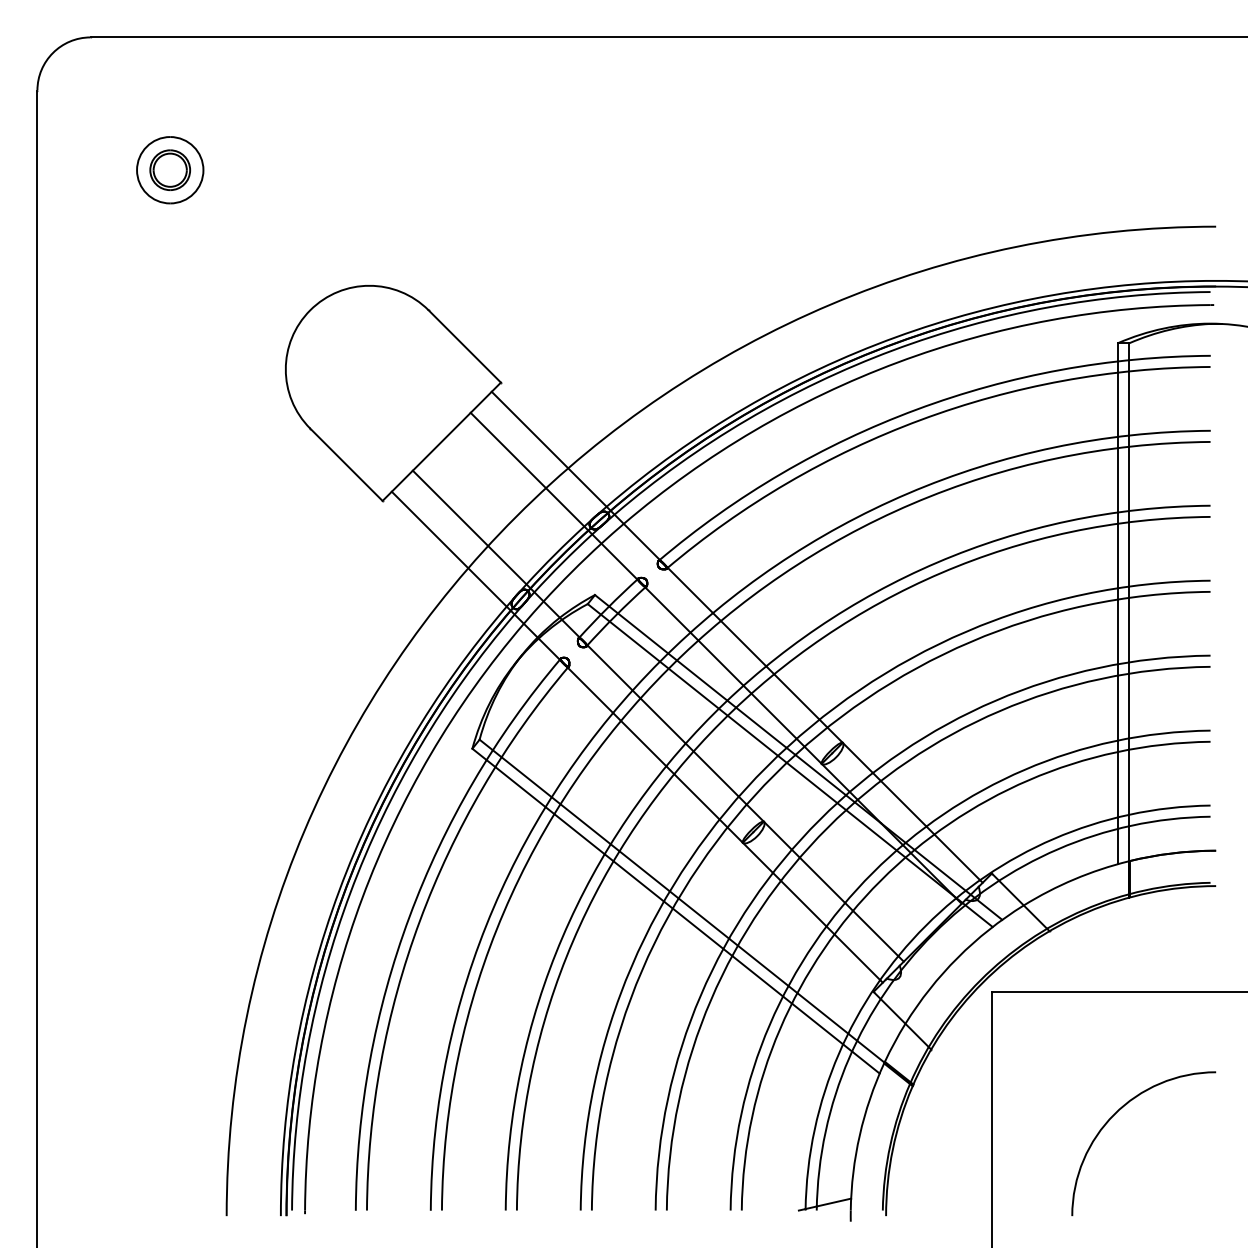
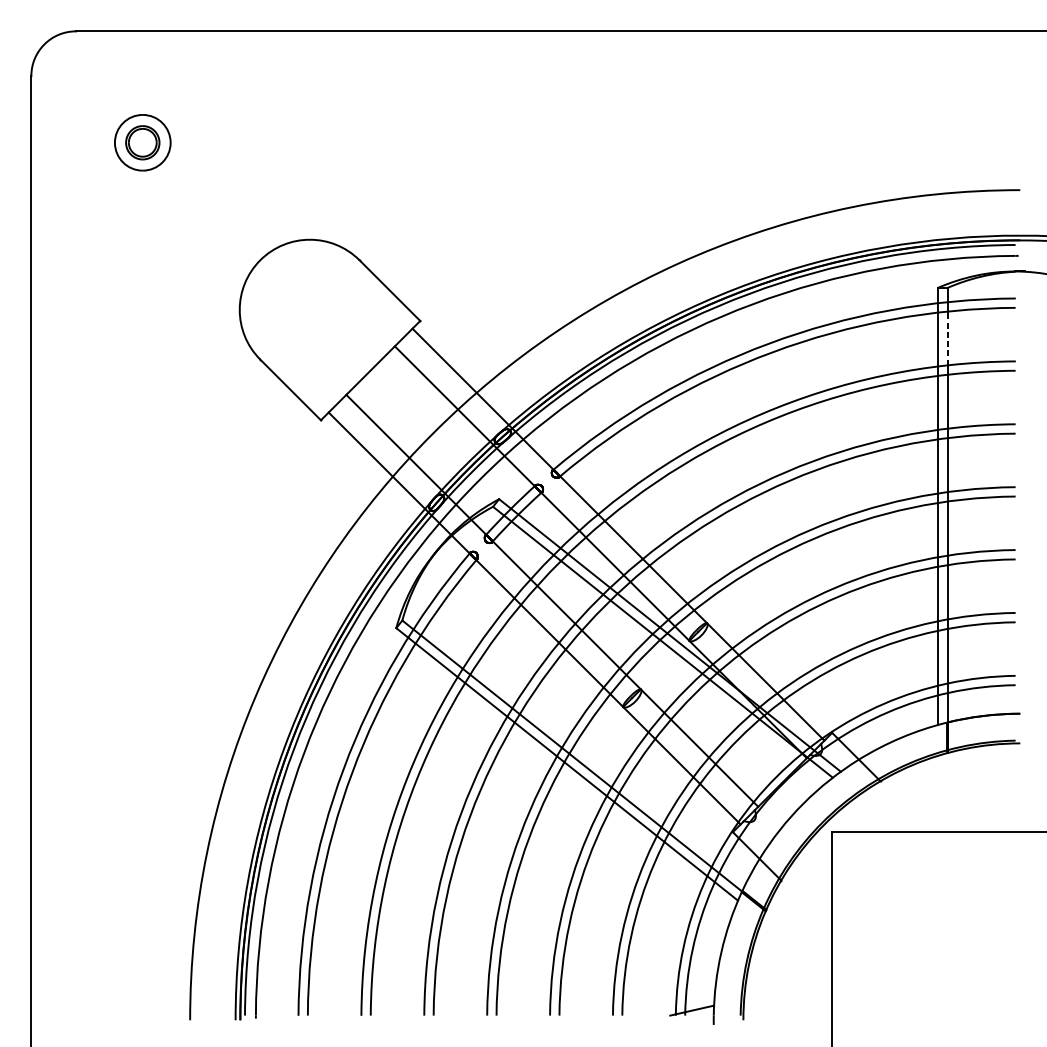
line: (1129, 403) -> (947, 338), solid -> dashed
arc: (1115, 1114) -> (935, 935), removed

